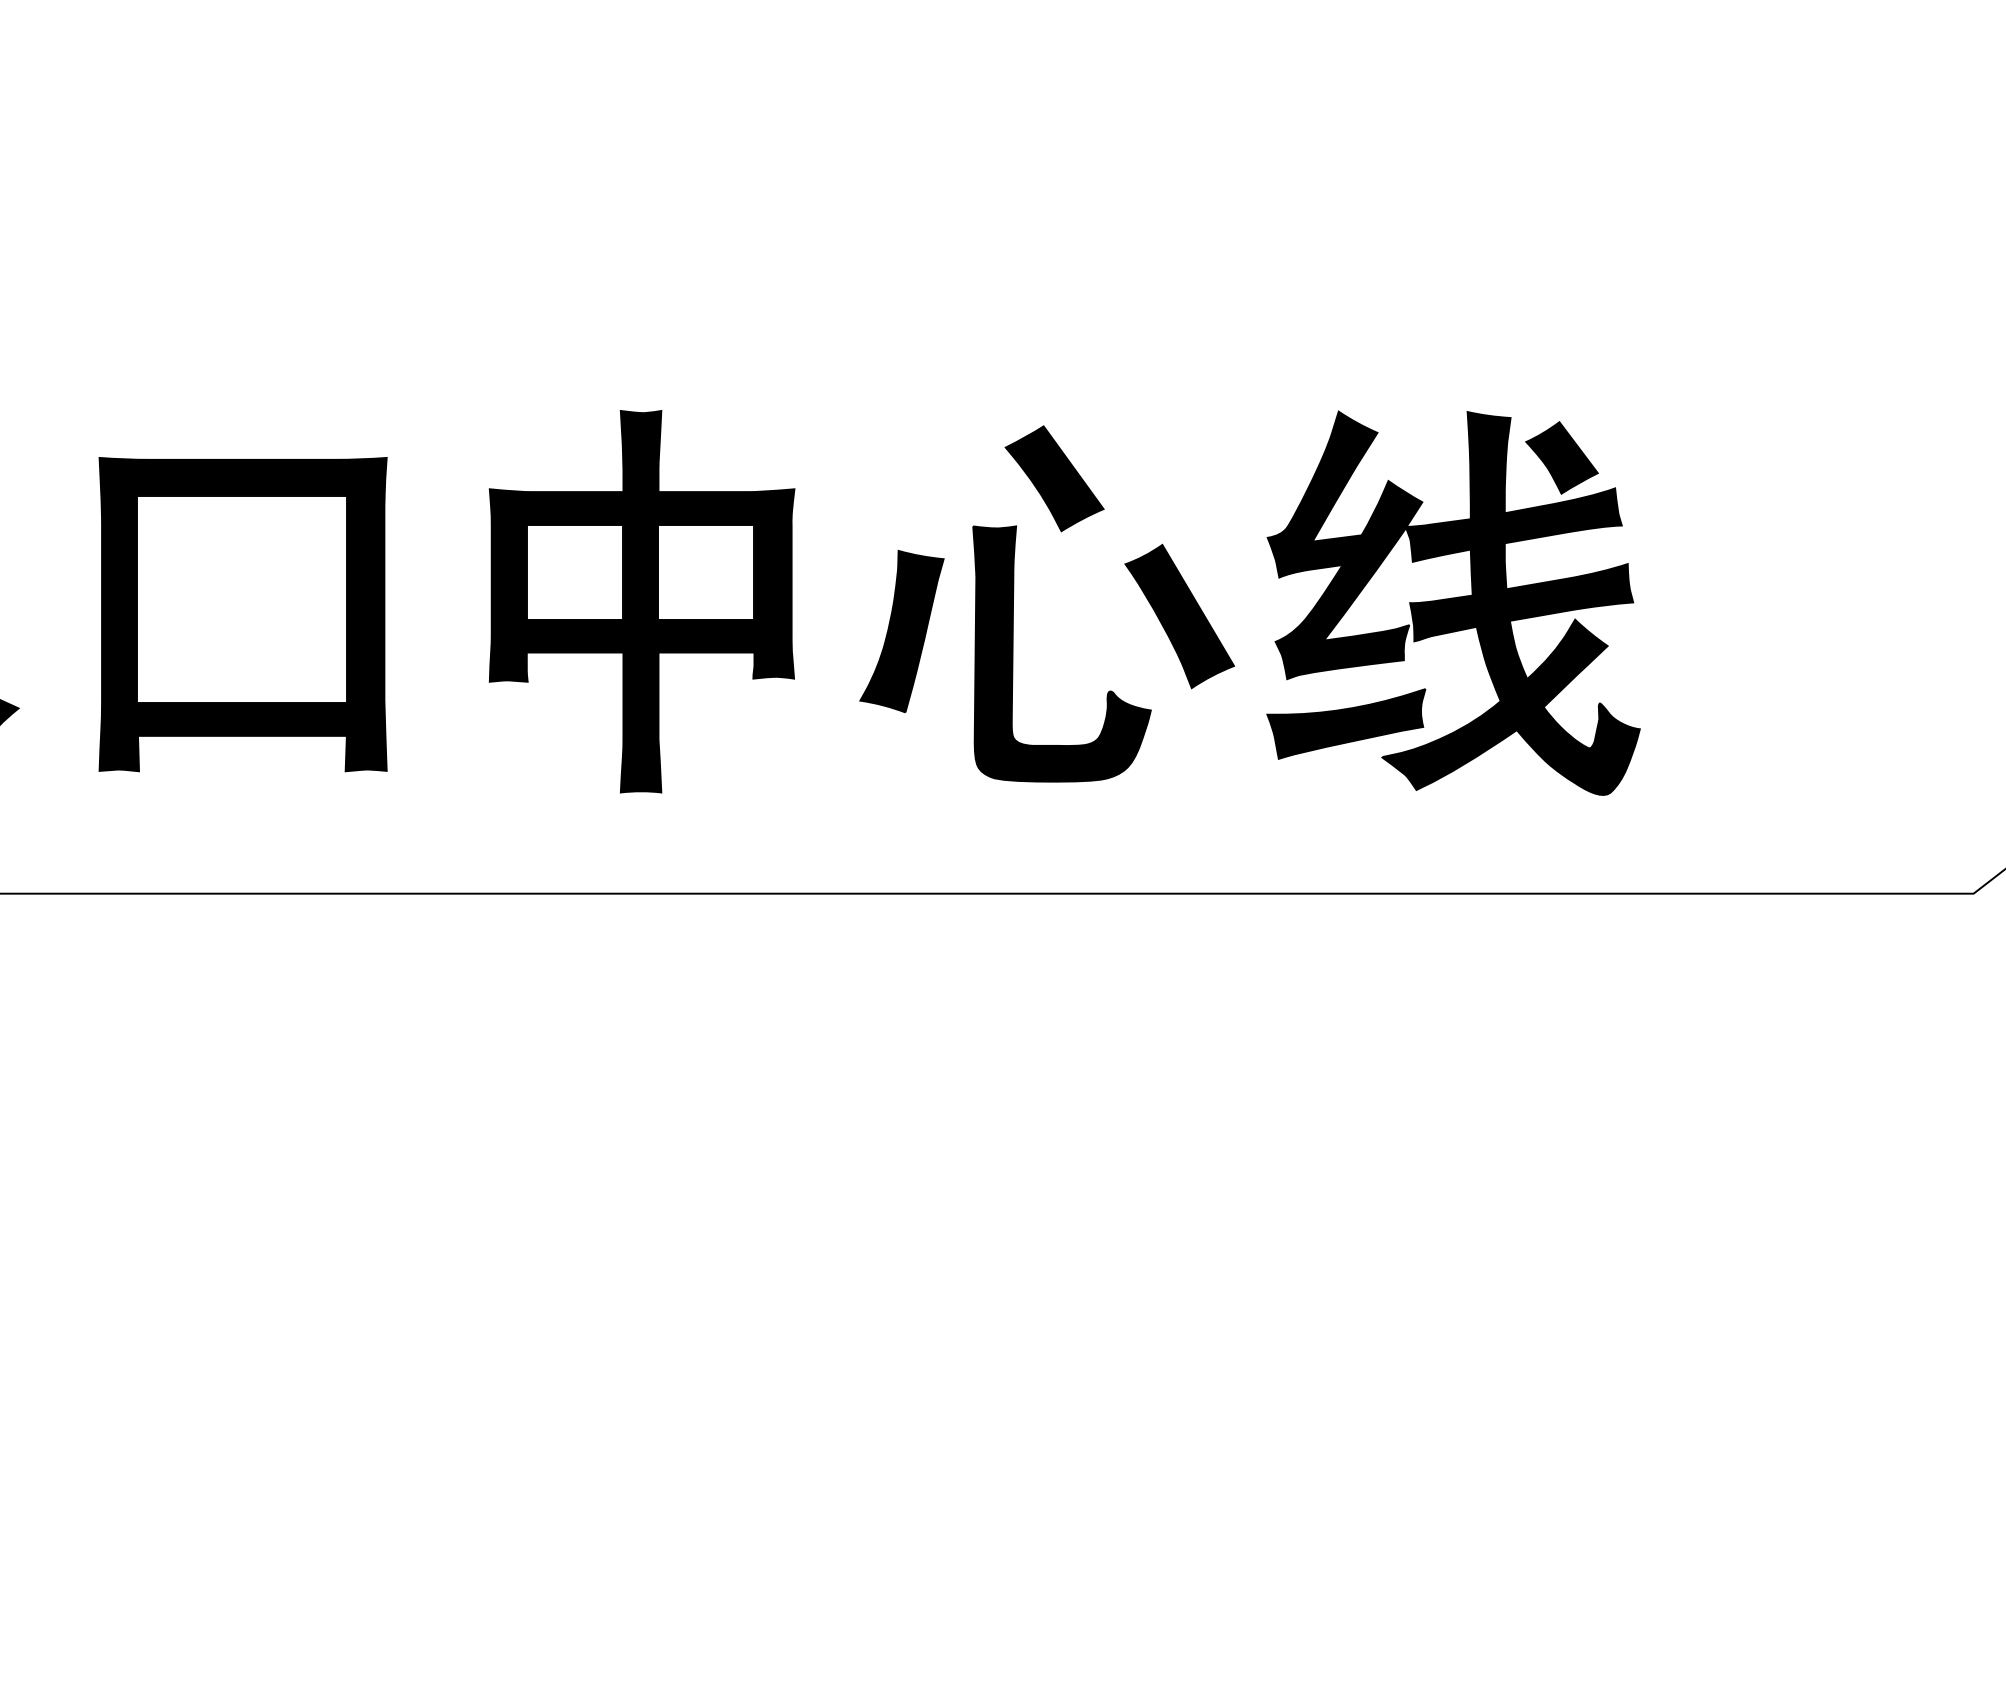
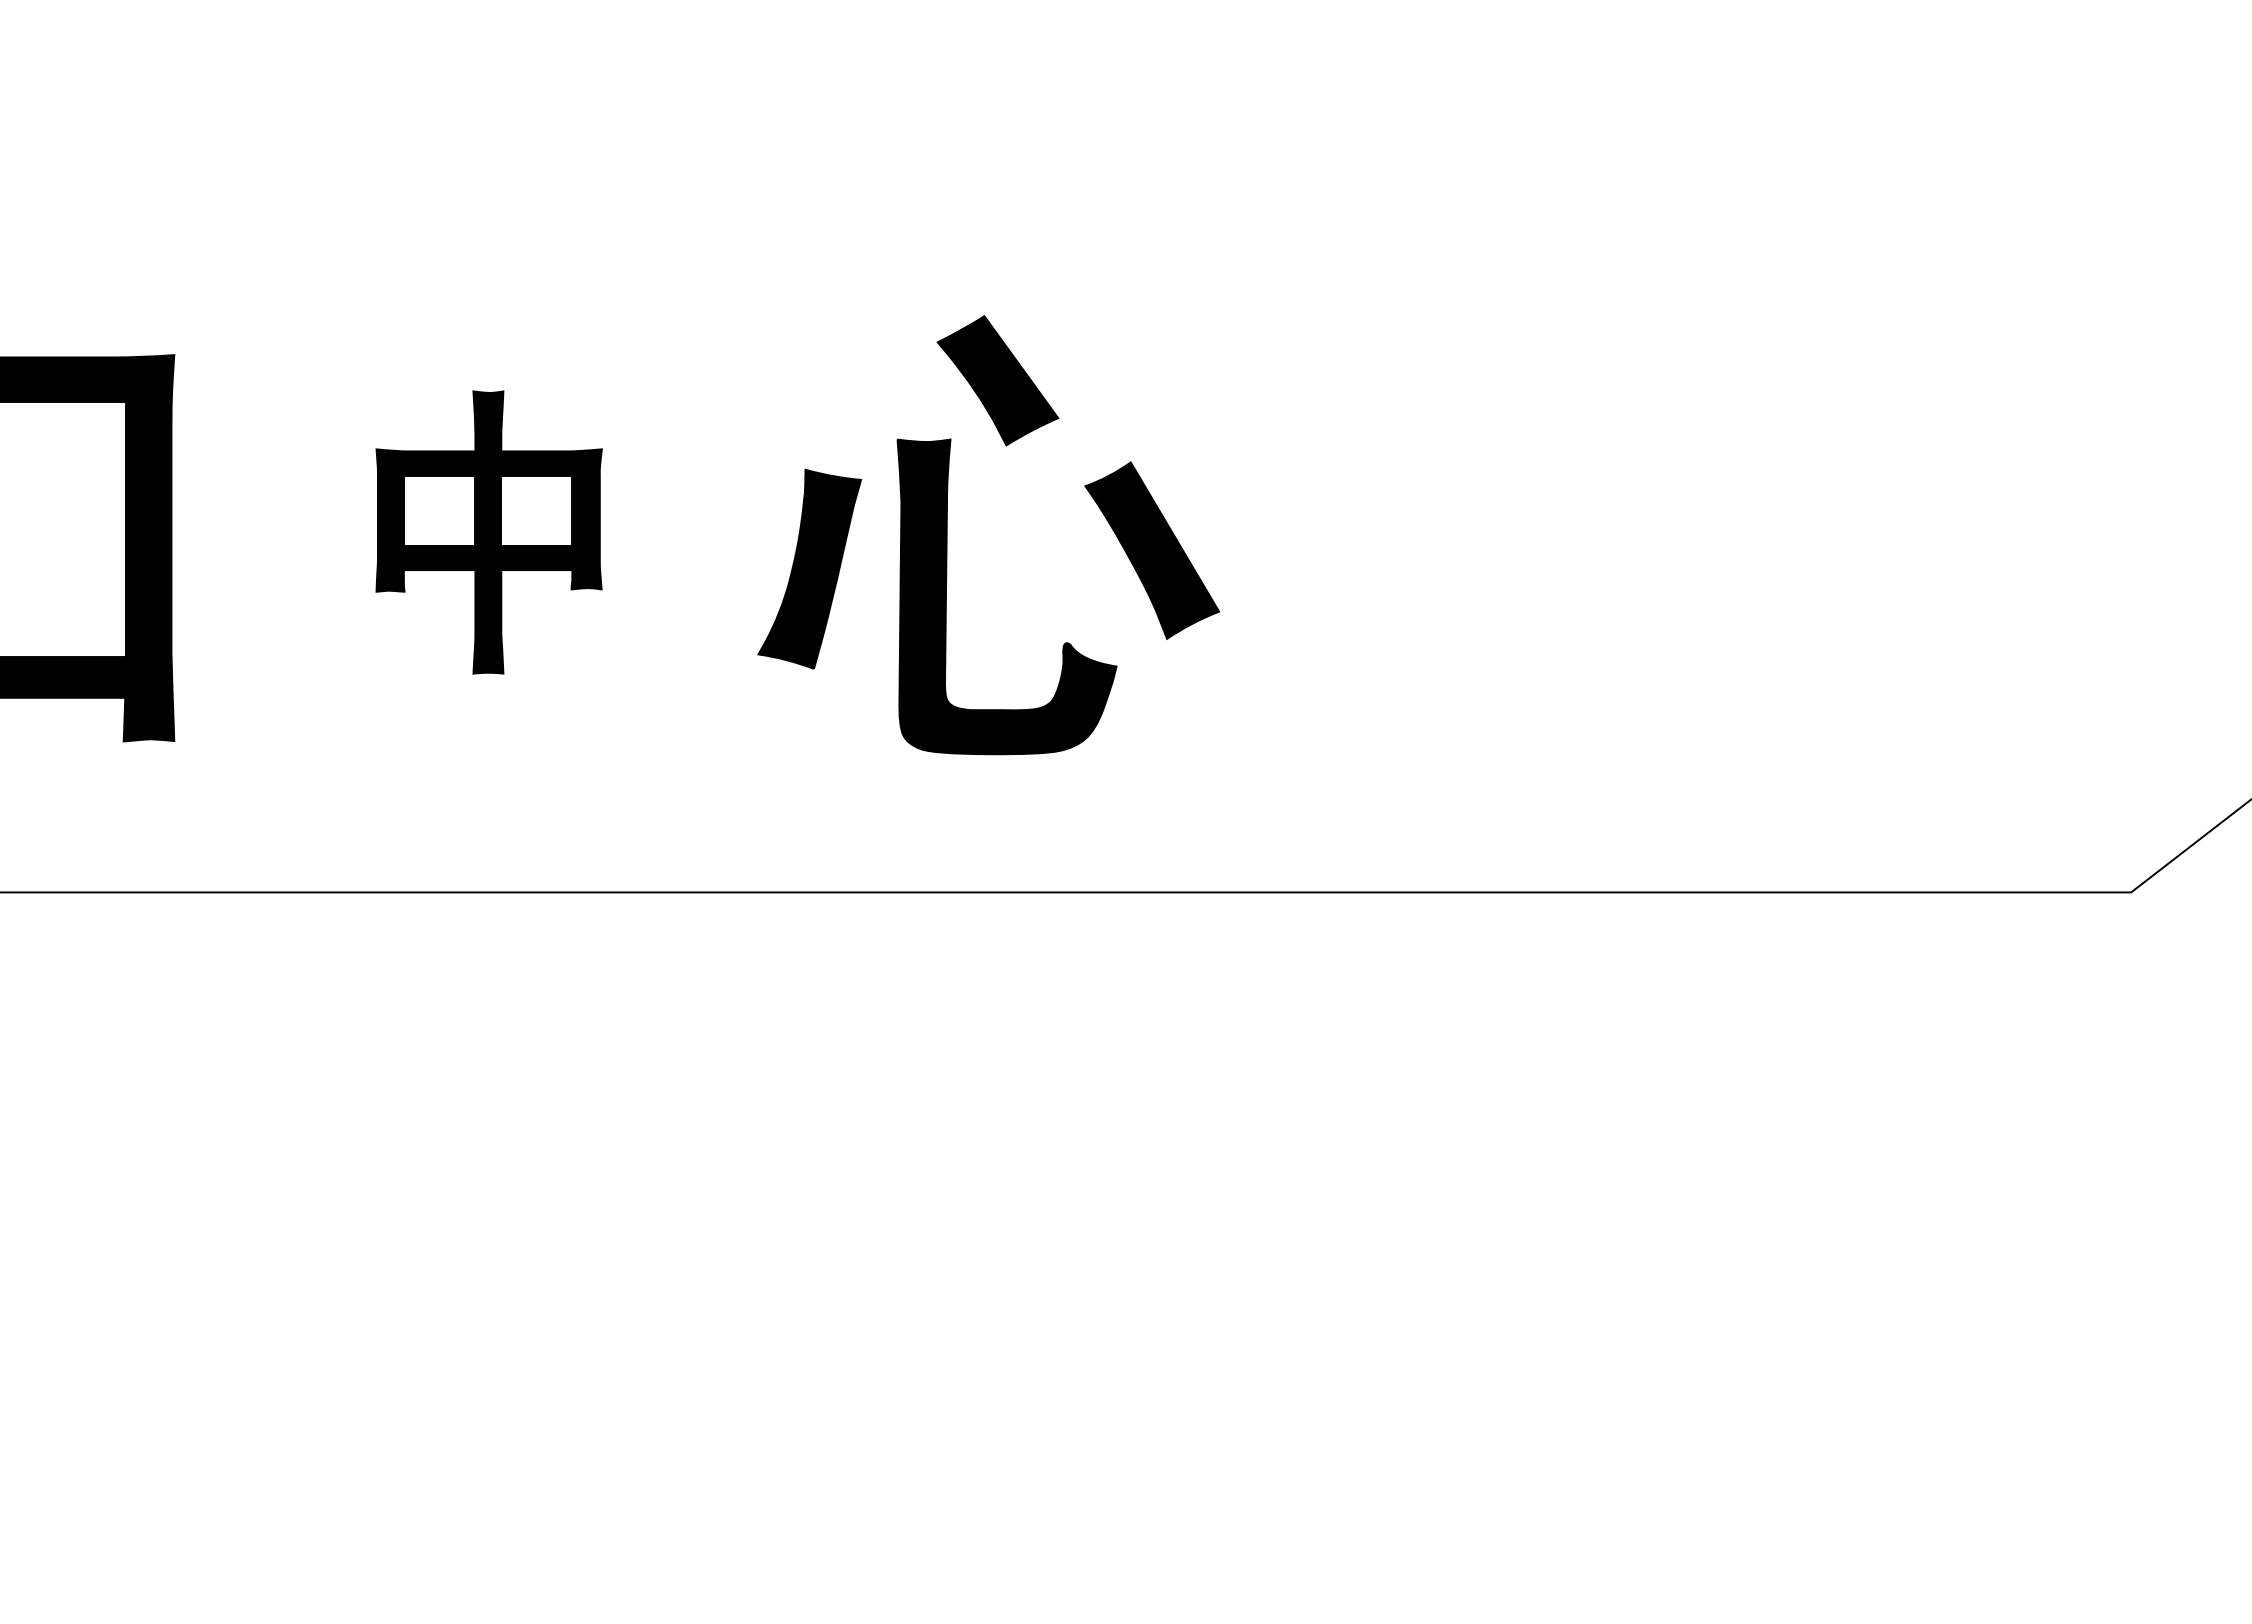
part: (641, 601) -> (488, 532), size x0.6
part: (1453, 602) -> (1489, 533), removed

